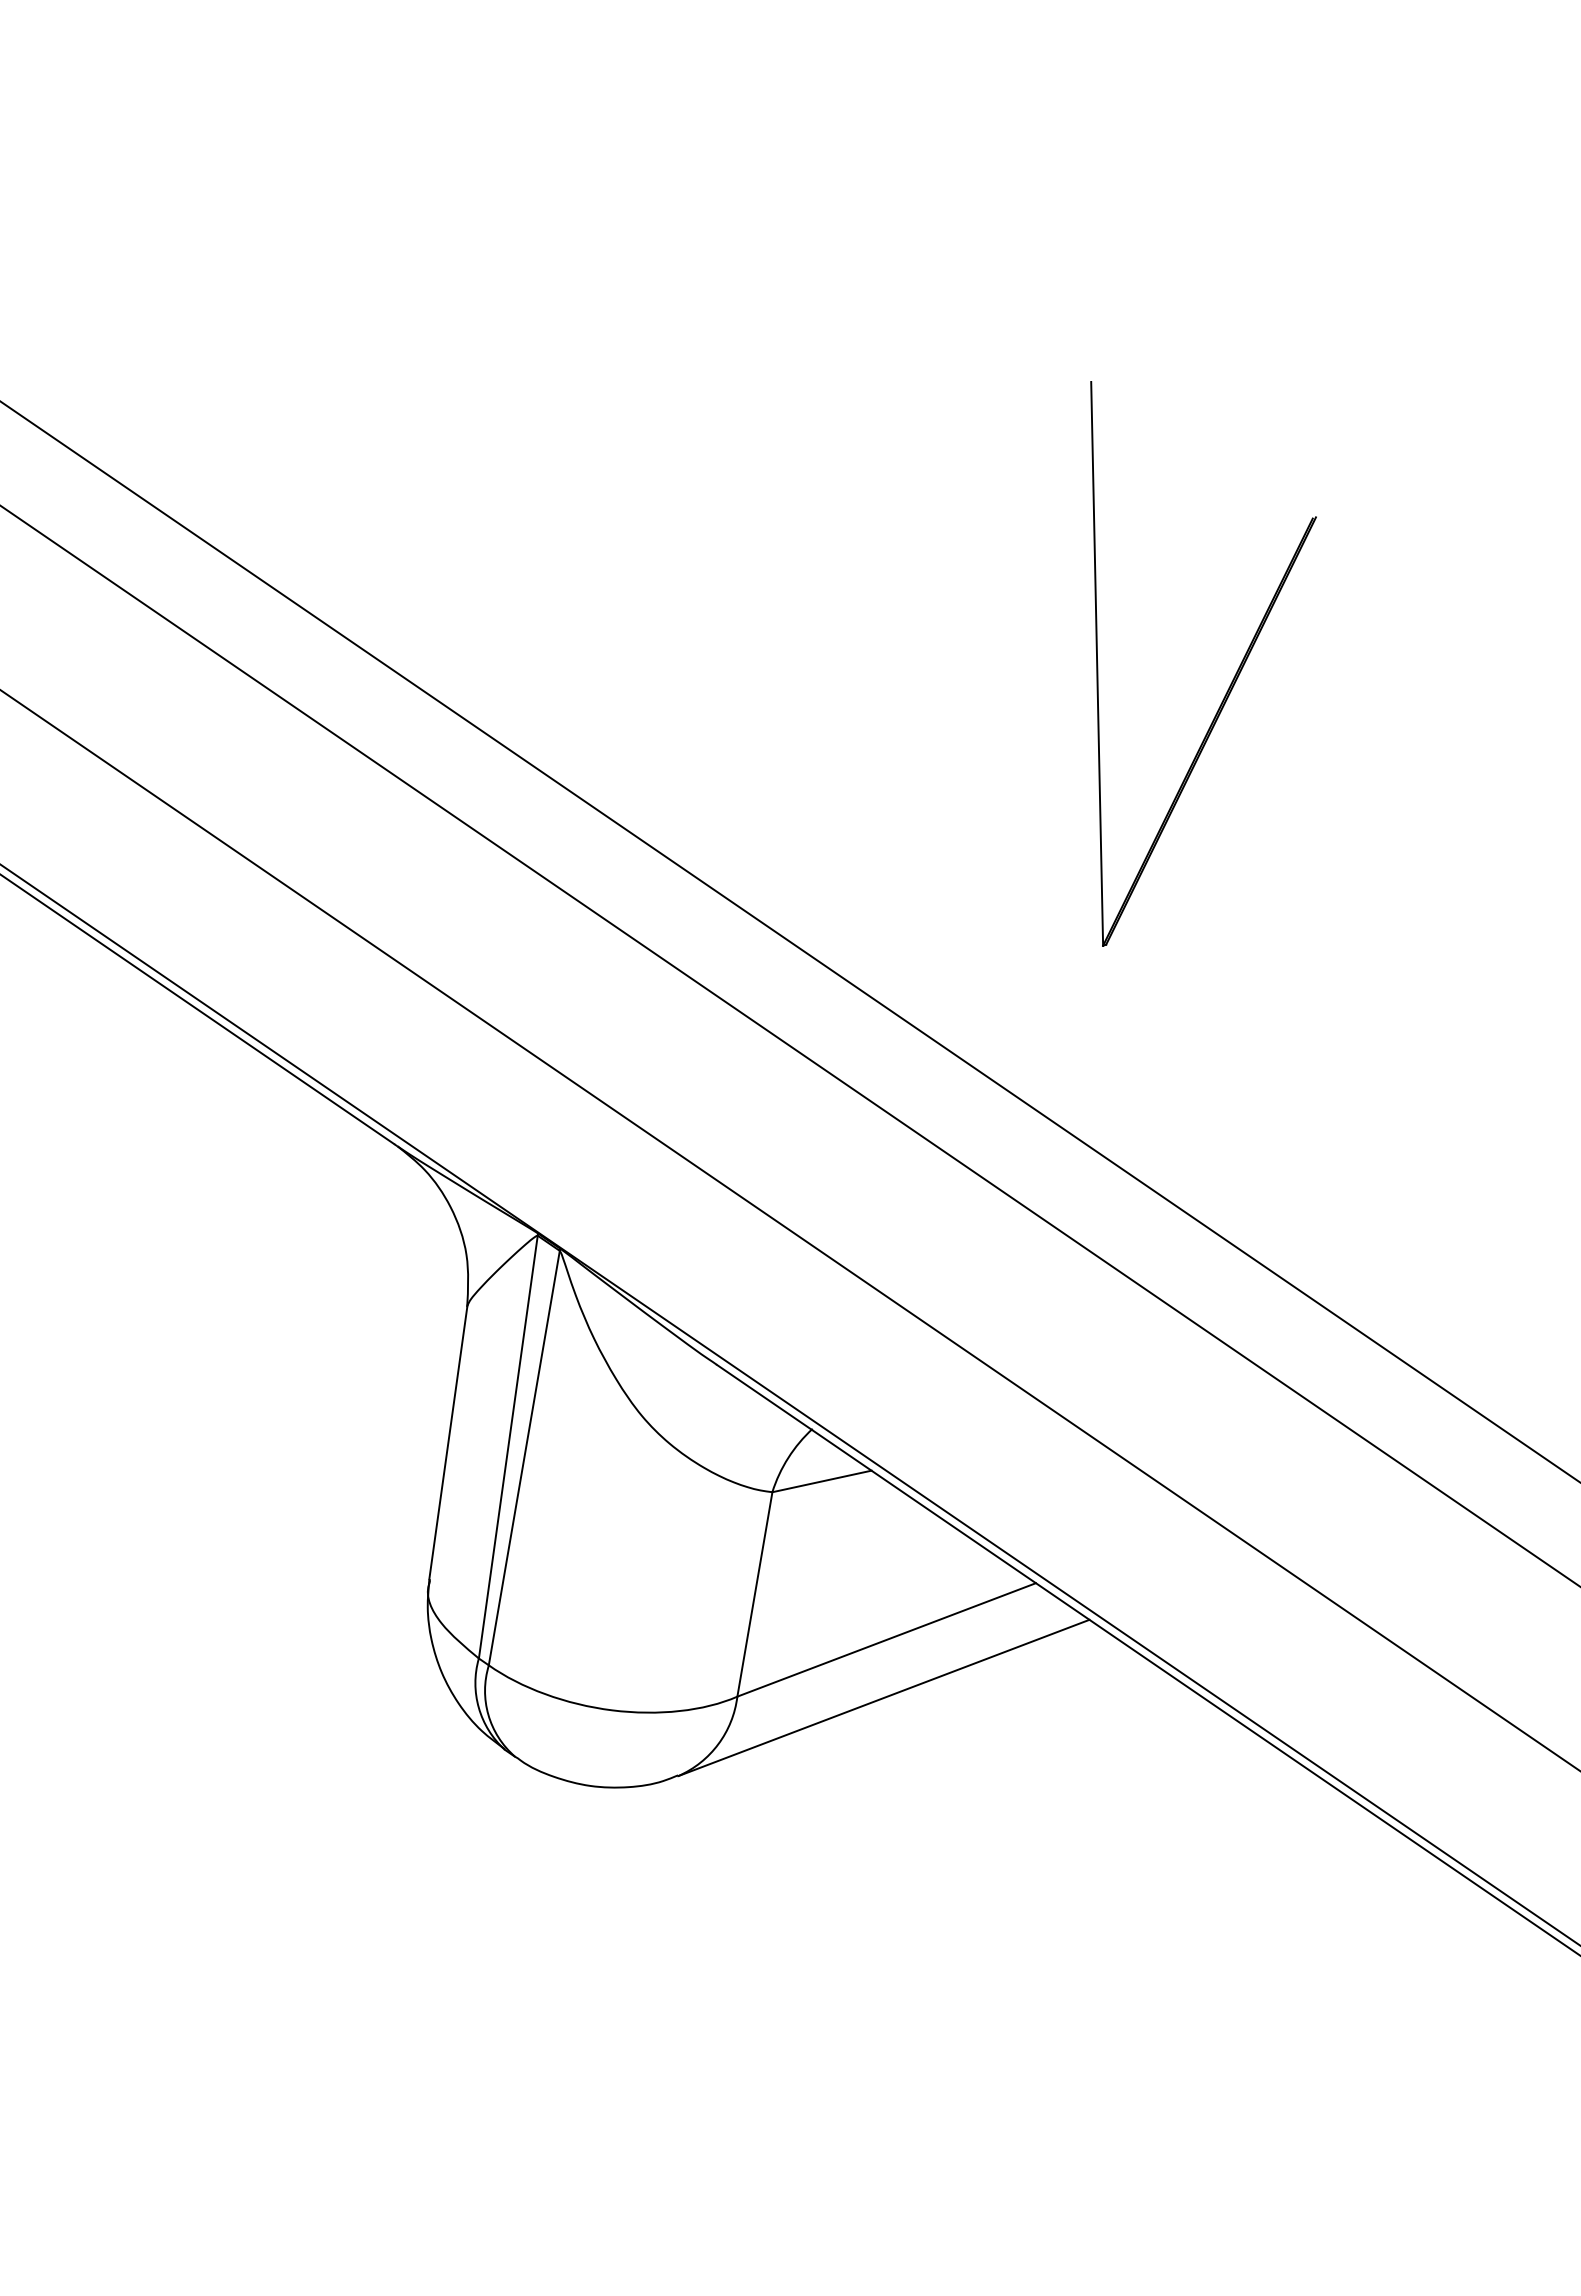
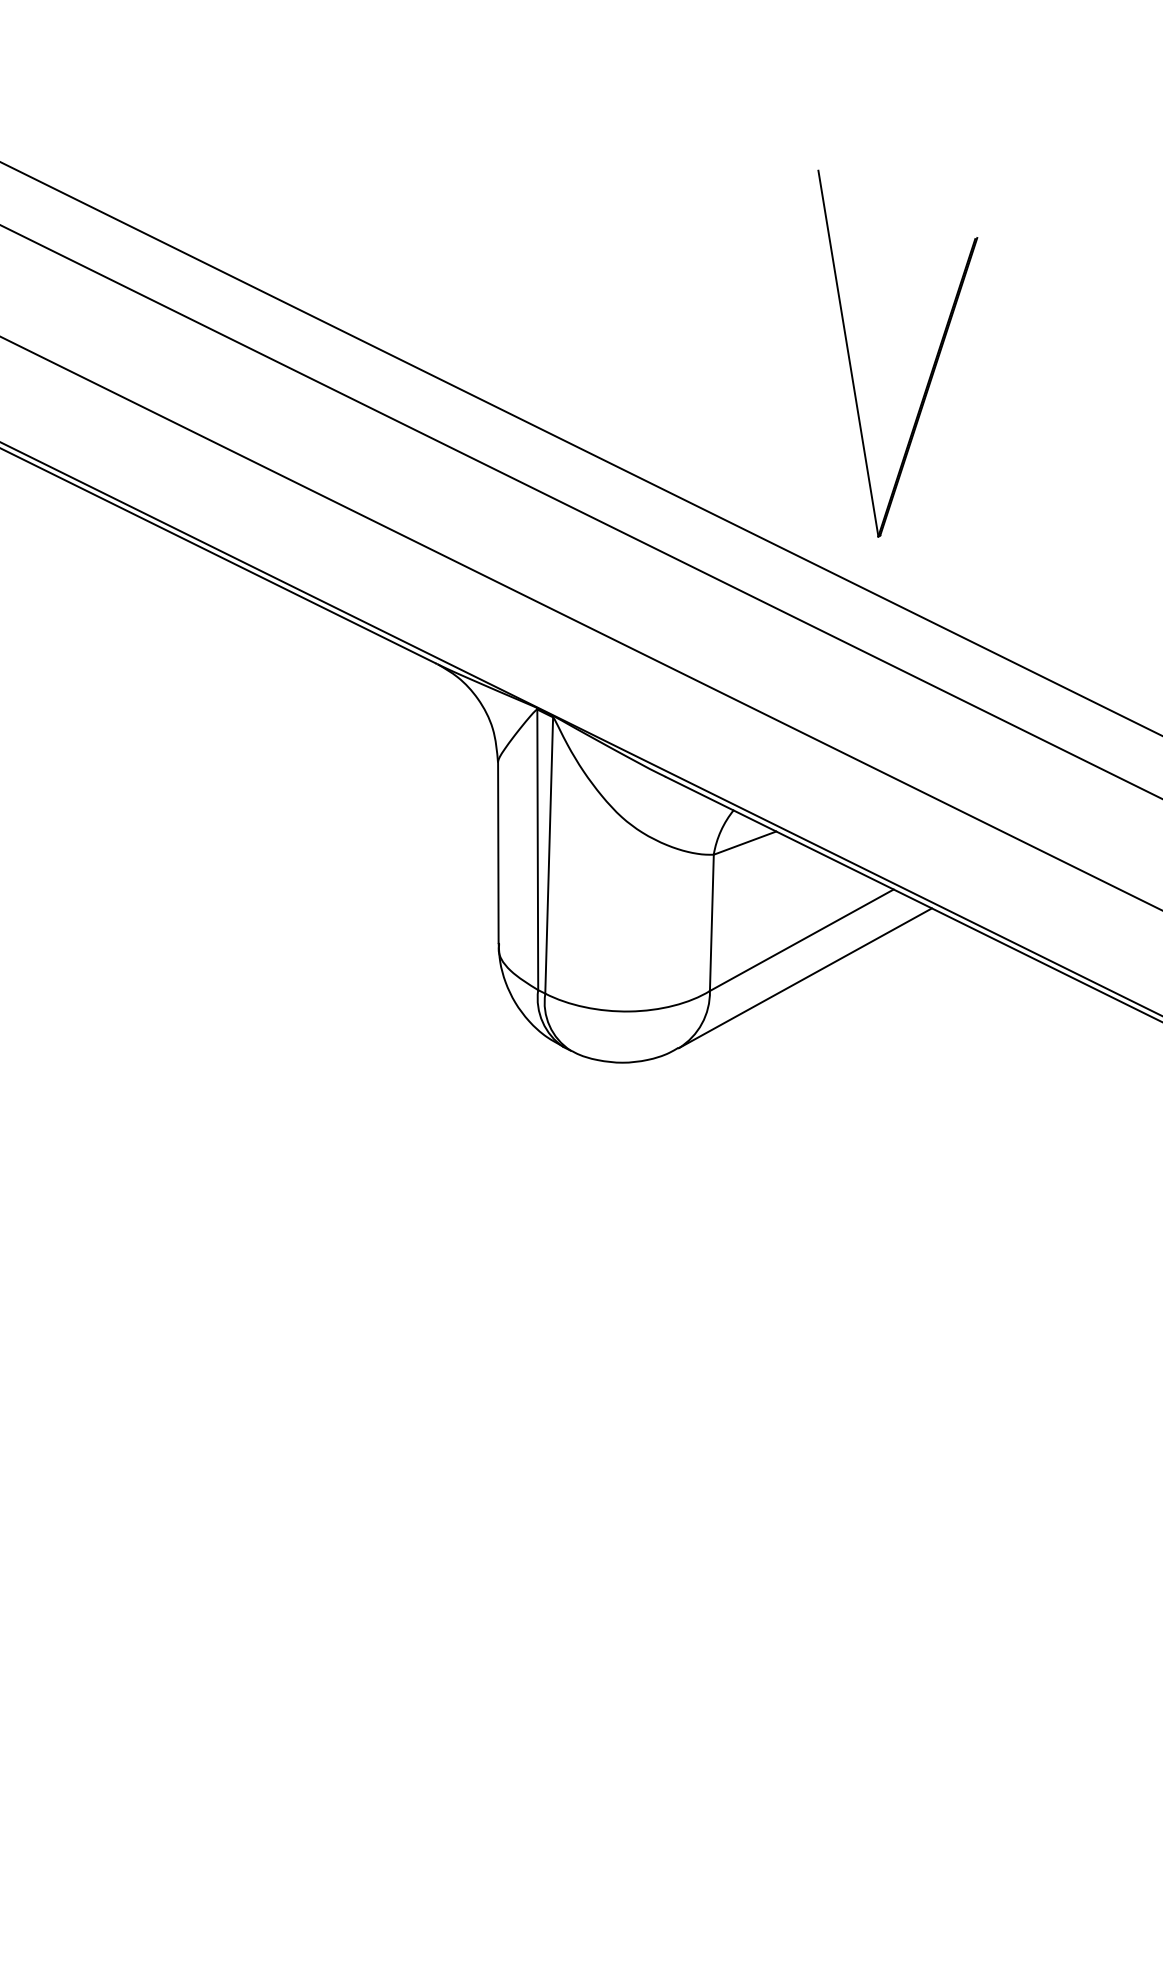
part: (1221, 701) -> (932, 366), moved

